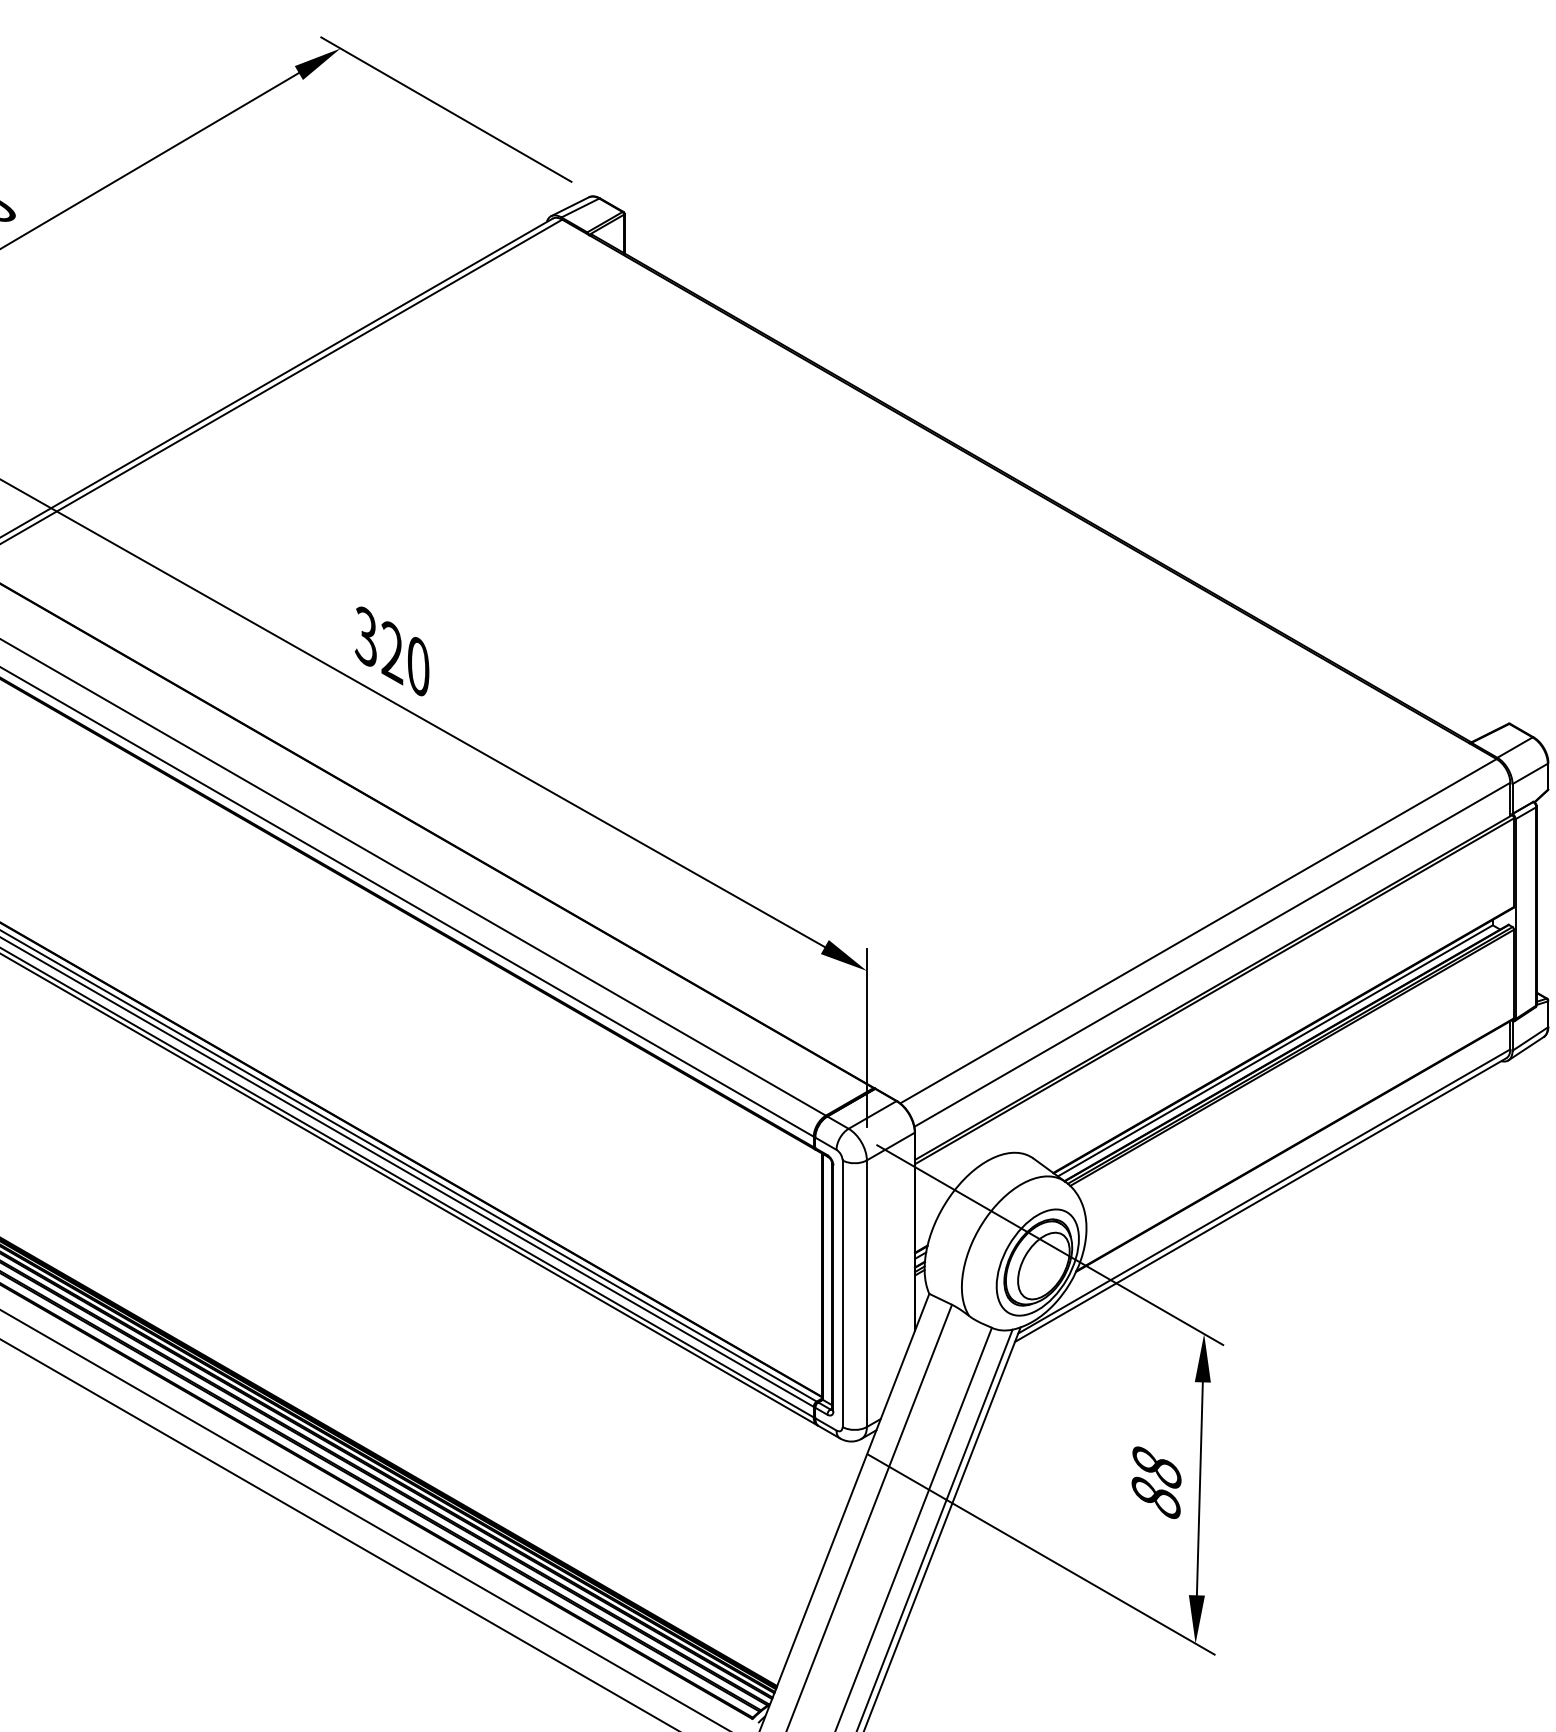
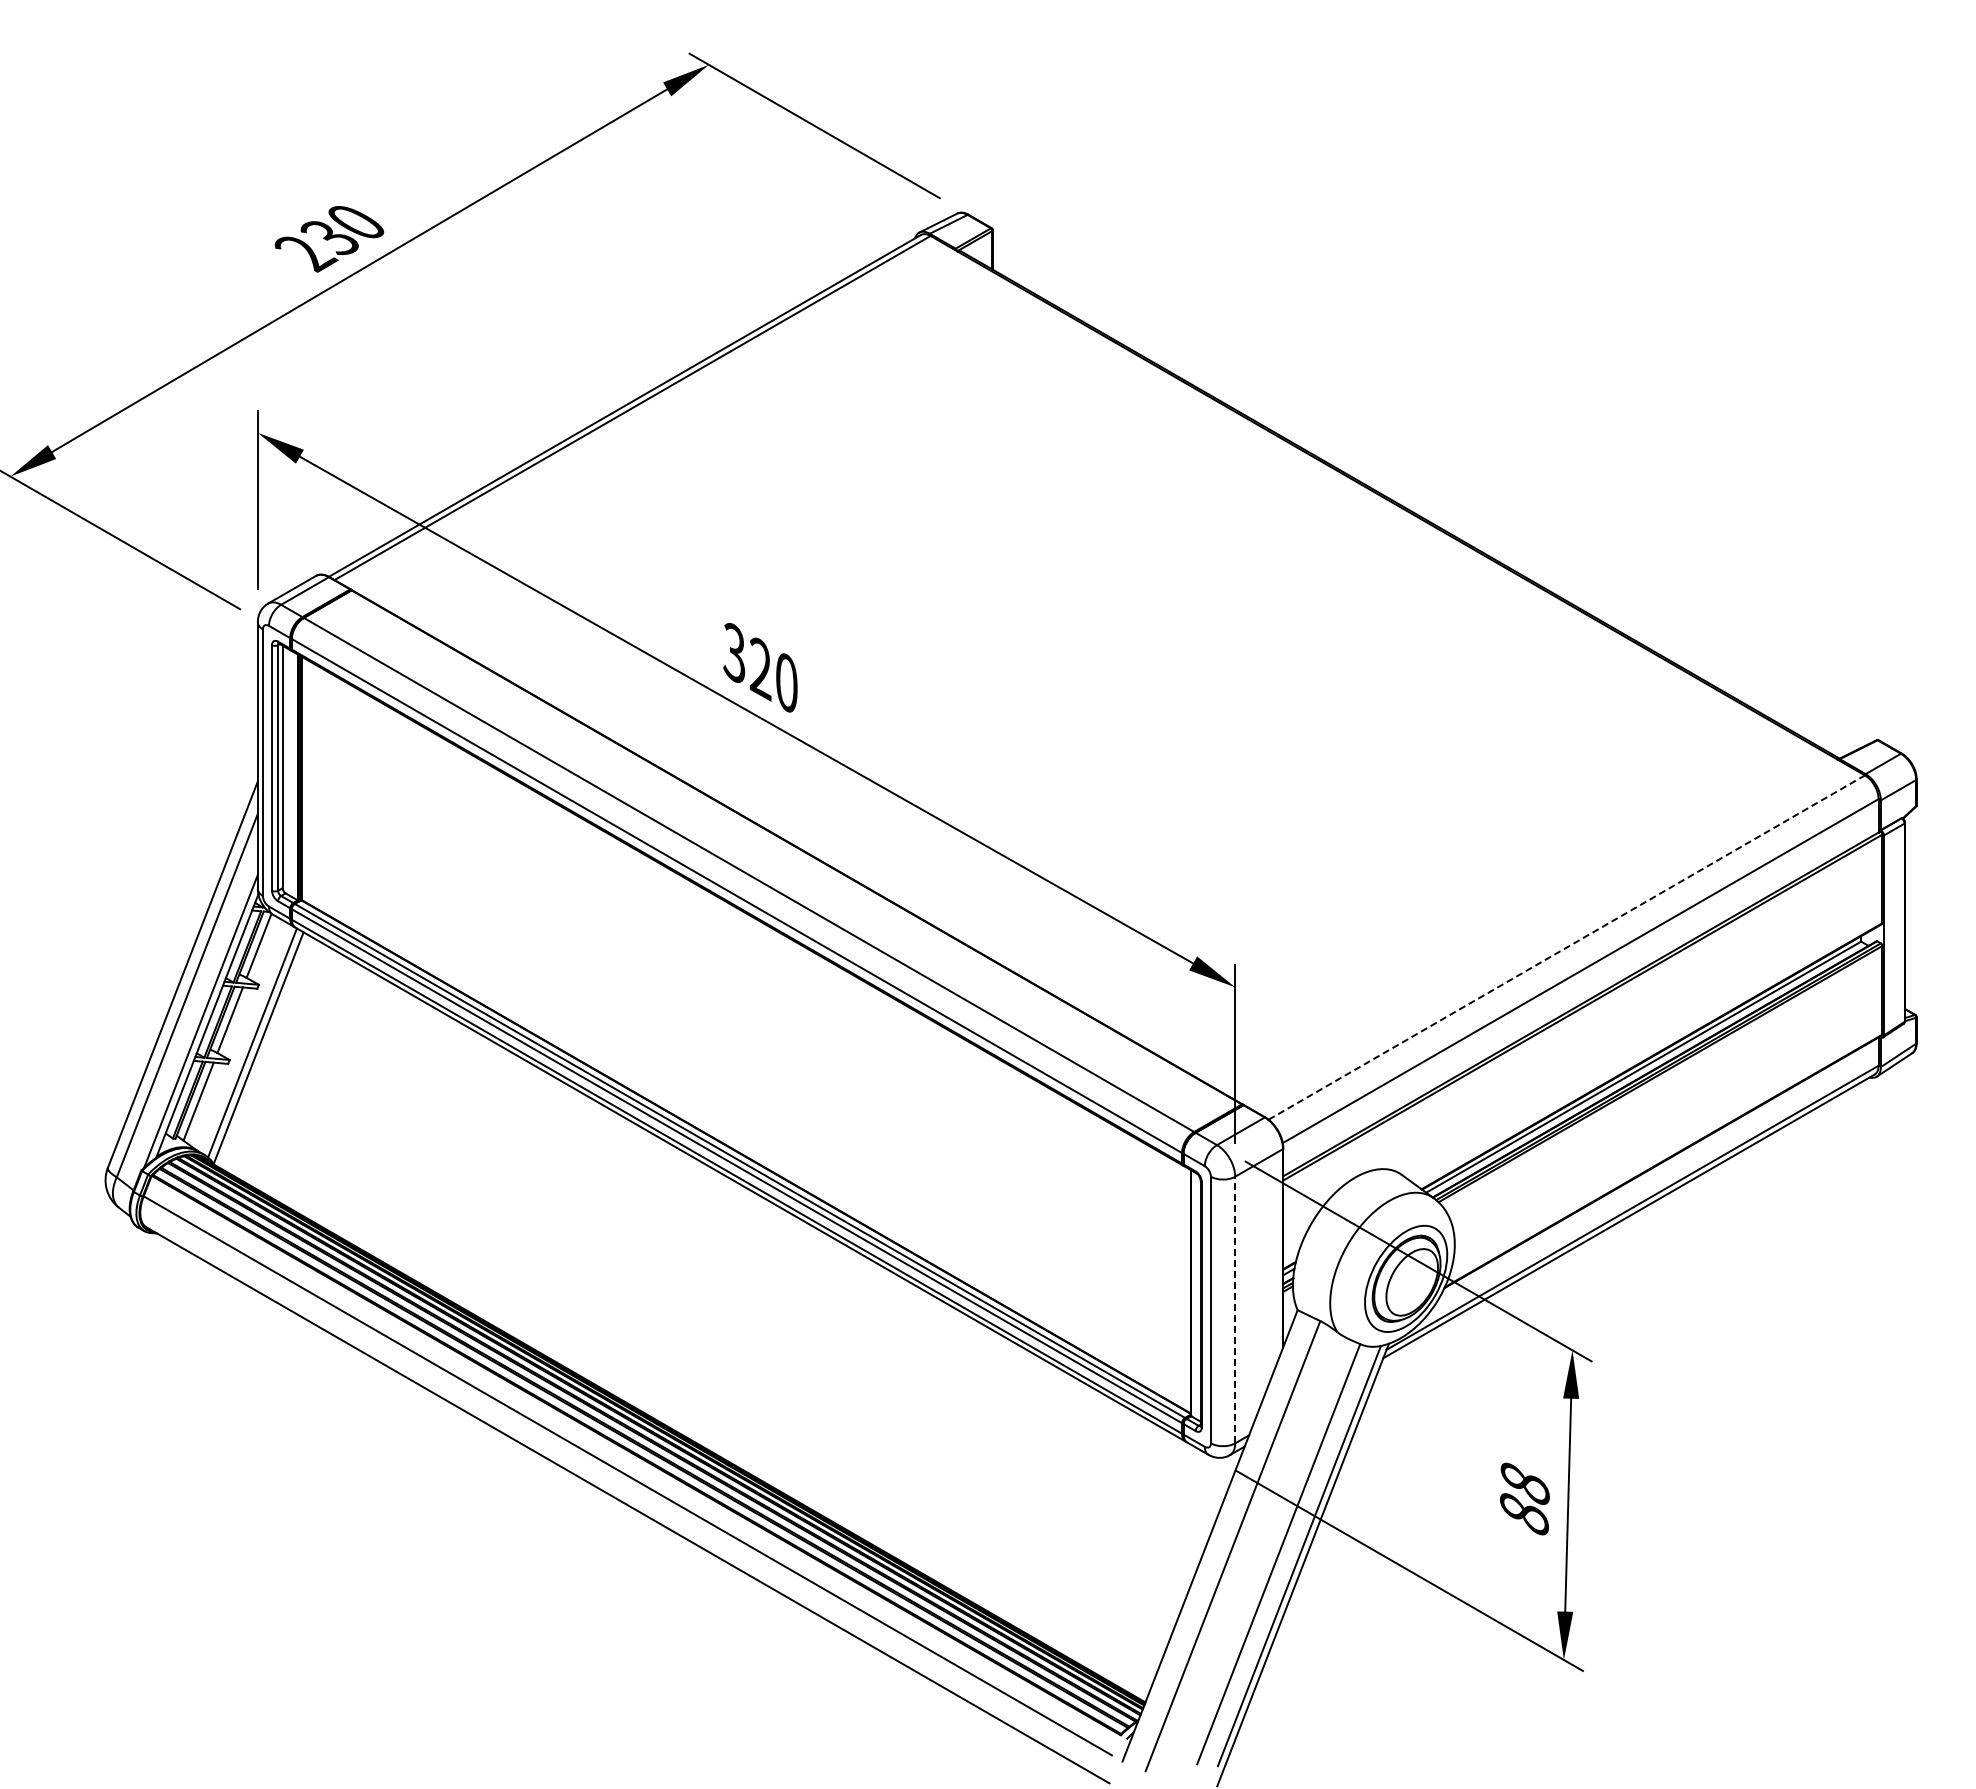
line: (1199, 931) -> (1567, 947), solid -> dashed
line: (867, 1293) -> (1235, 1309), solid -> dashed

